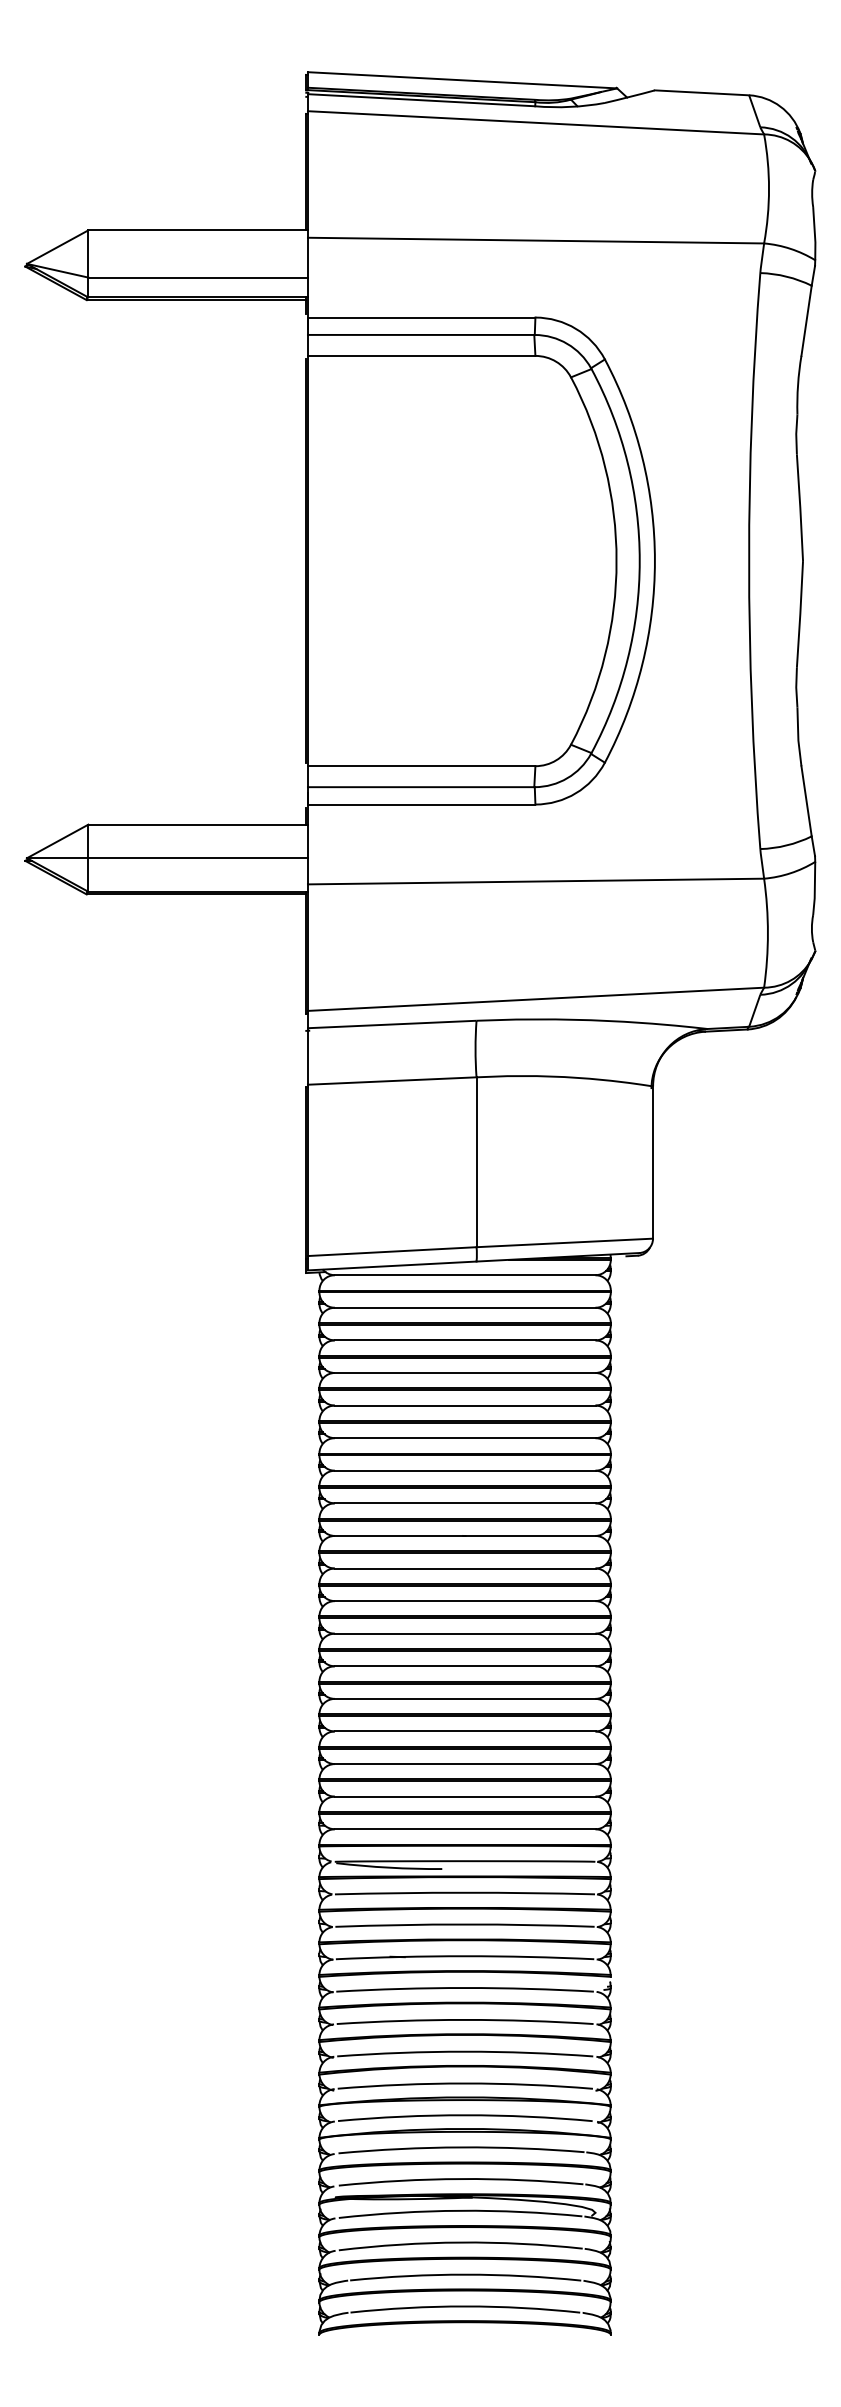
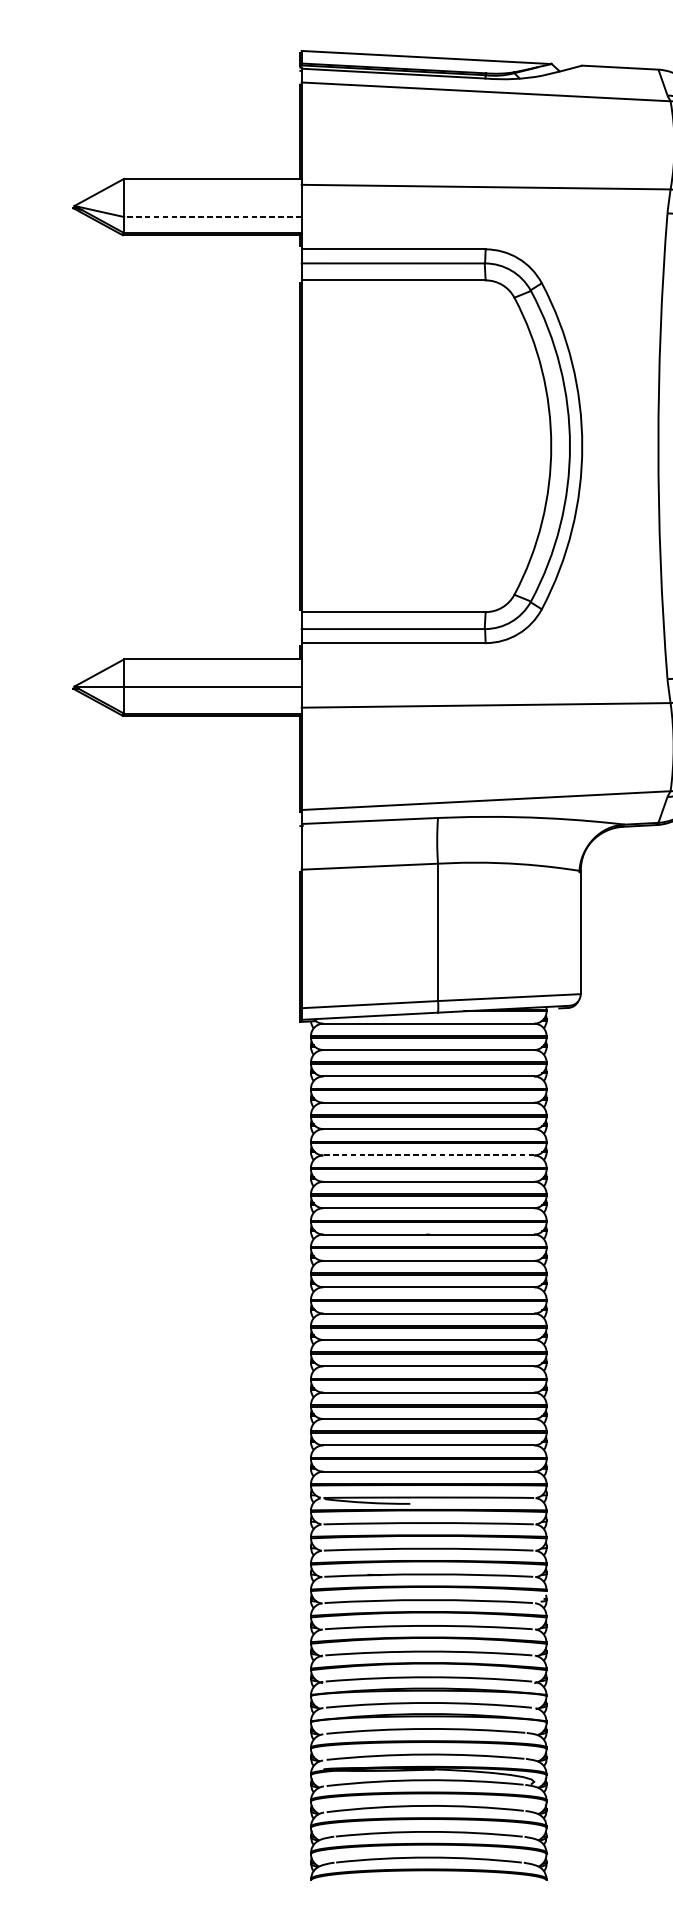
line: (198, 277) -> (213, 216), solid -> dashed
line: (464, 1438) -> (428, 1155), solid -> dashed

